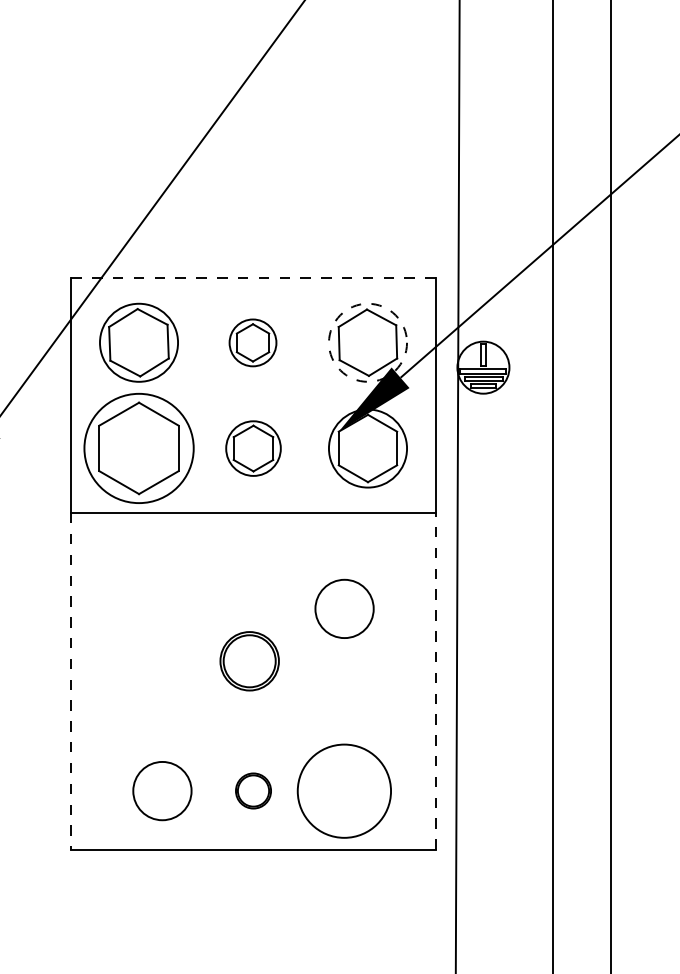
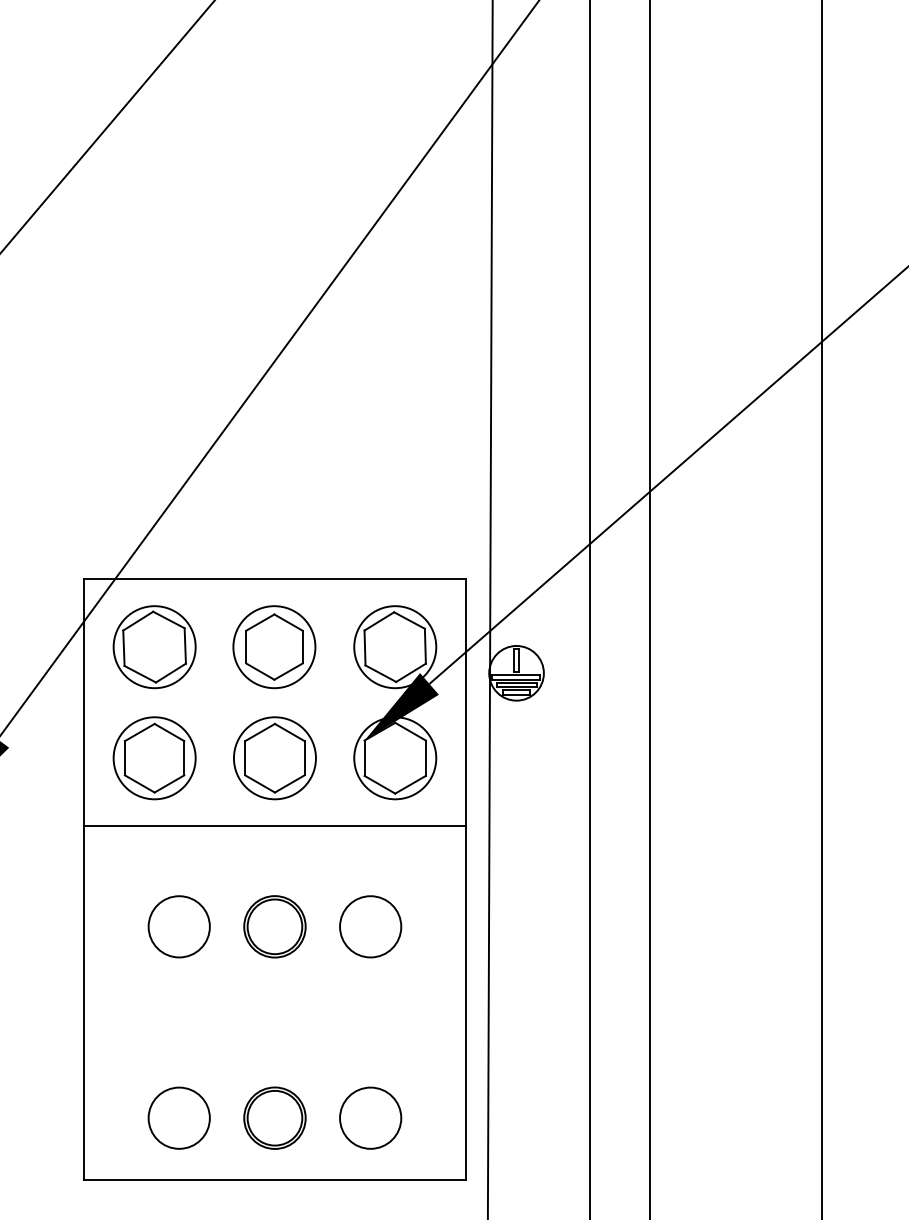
line: (254, 278) -> (275, 579), dashed -> solid
part: (253, 343) -> (274, 647), size x1.67
circle: (368, 343) -> (395, 647), dashed -> solid
part: (138, 448) -> (154, 758), size x0.71
part: (253, 448) -> (274, 758), size x1.43
circle: (161, 608) -> (178, 926), added
part: (249, 660) -> (274, 926), moved
line: (71, 680) -> (83, 1002), dashed -> solid
line: (435, 680) -> (466, 1002), dashed -> solid
part: (253, 790) -> (274, 1117), size x1.67
circle: (344, 790) -> (370, 1117), size x0.62

